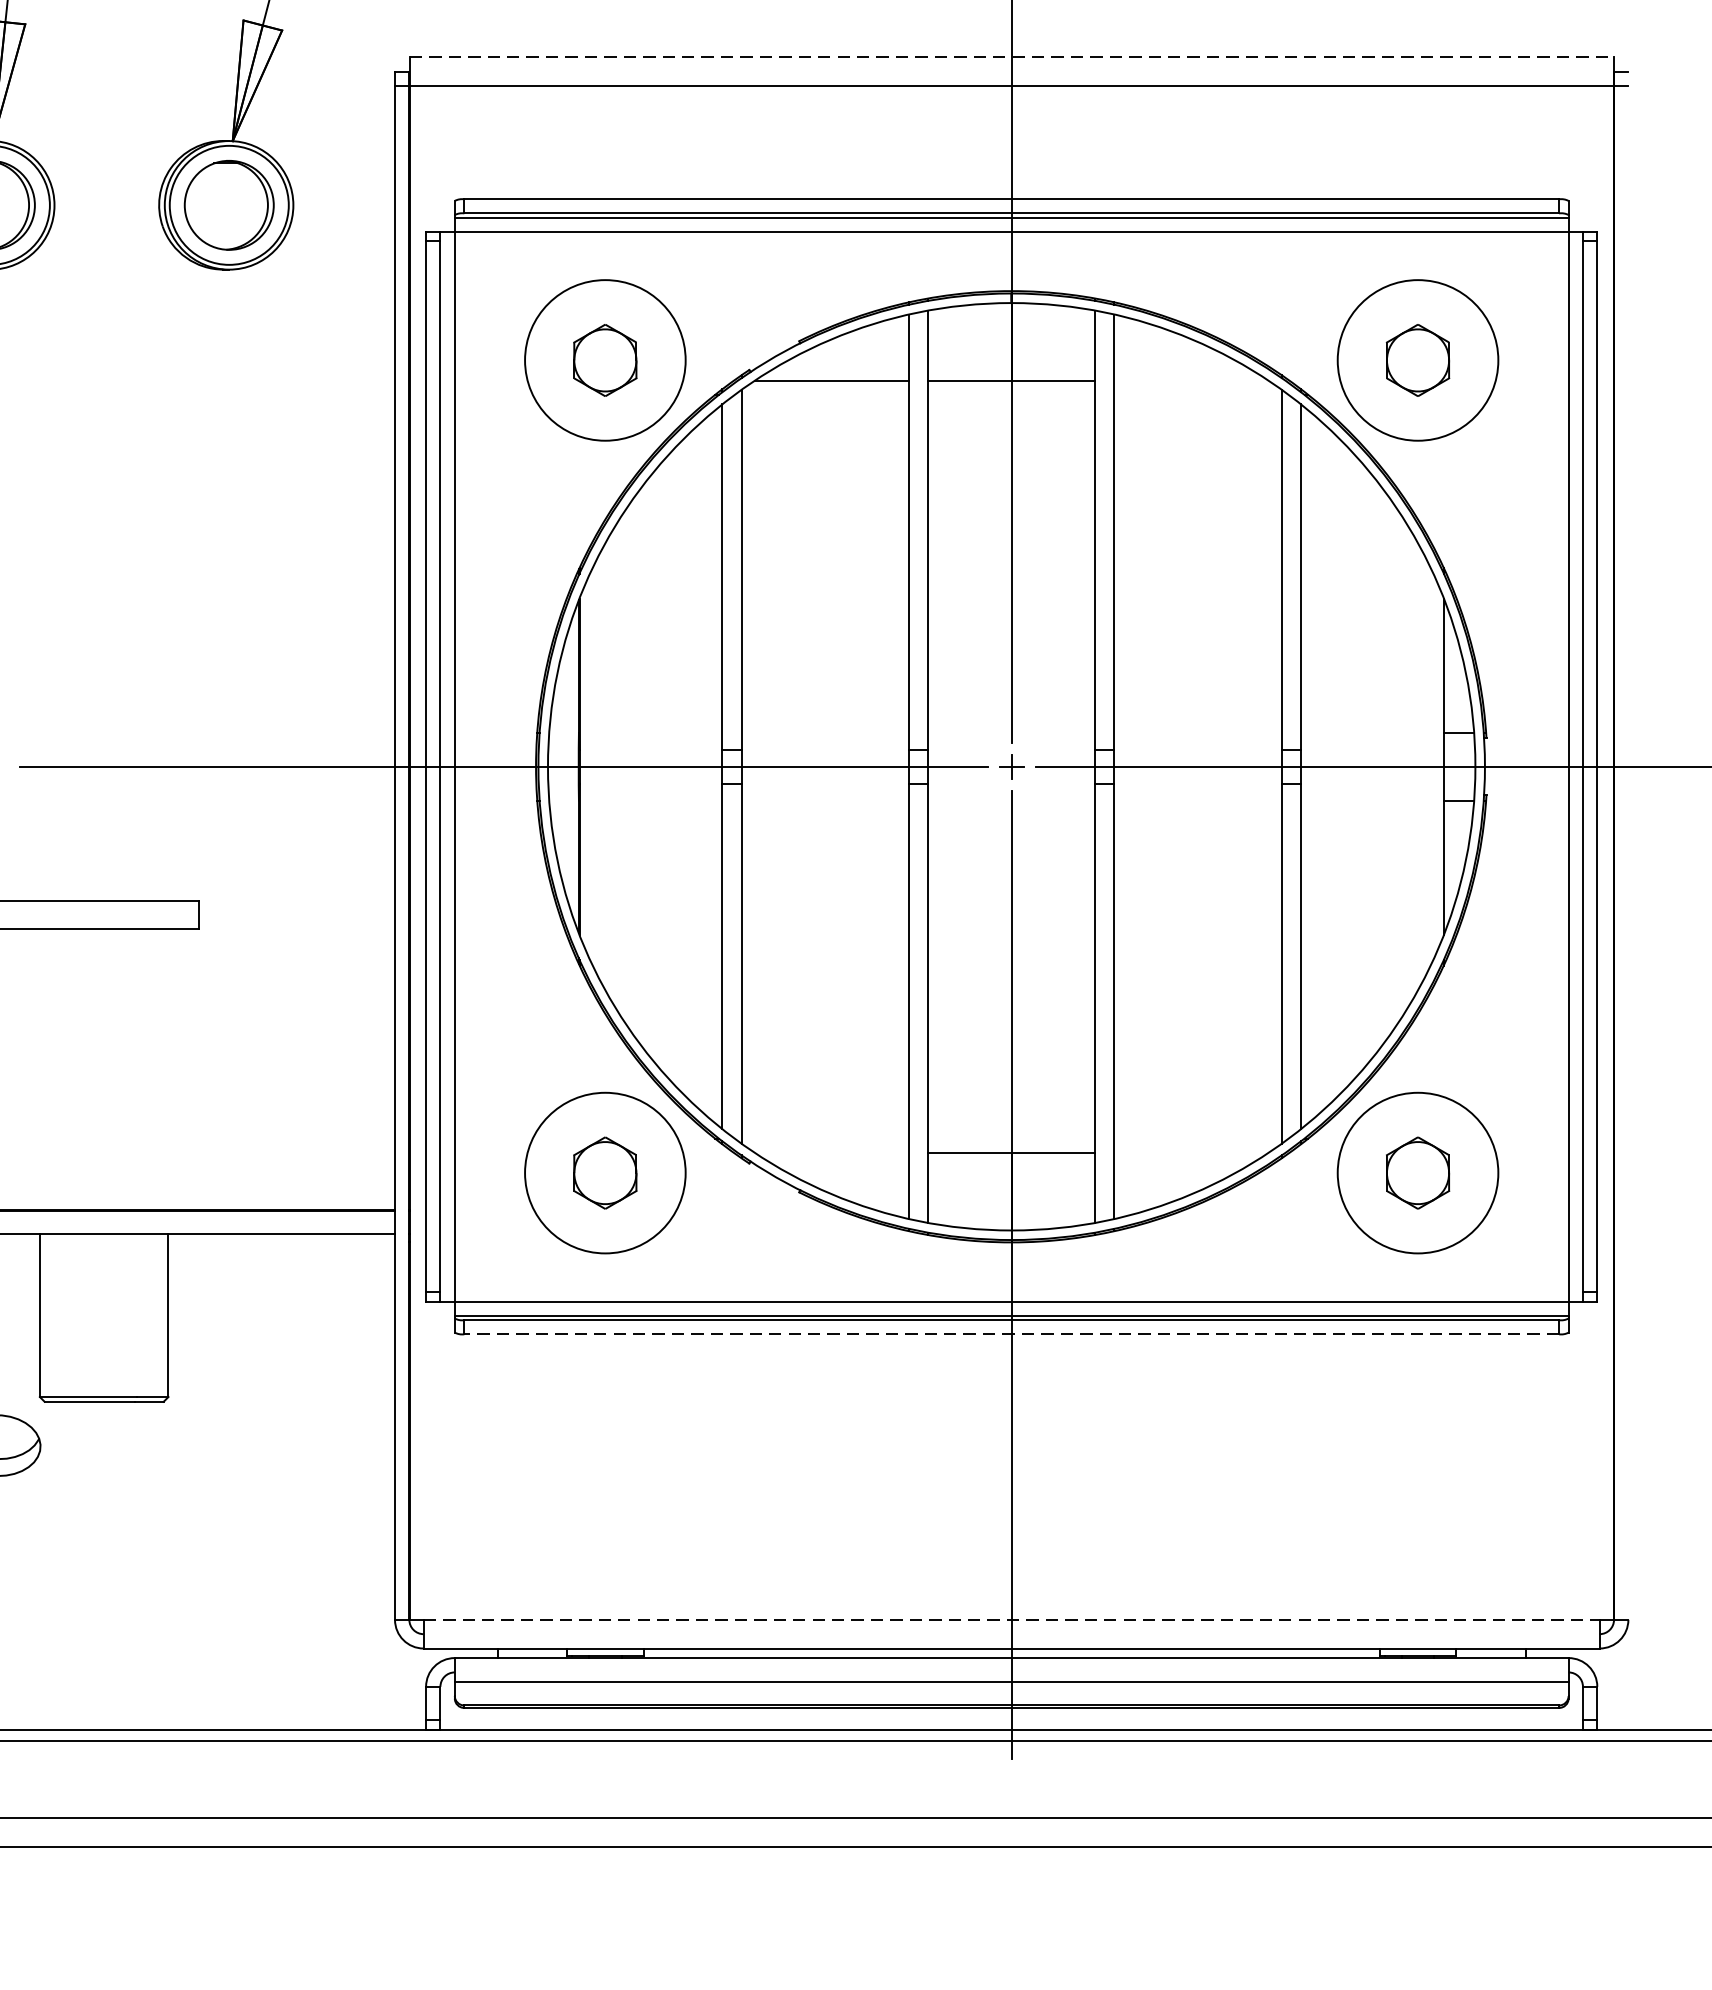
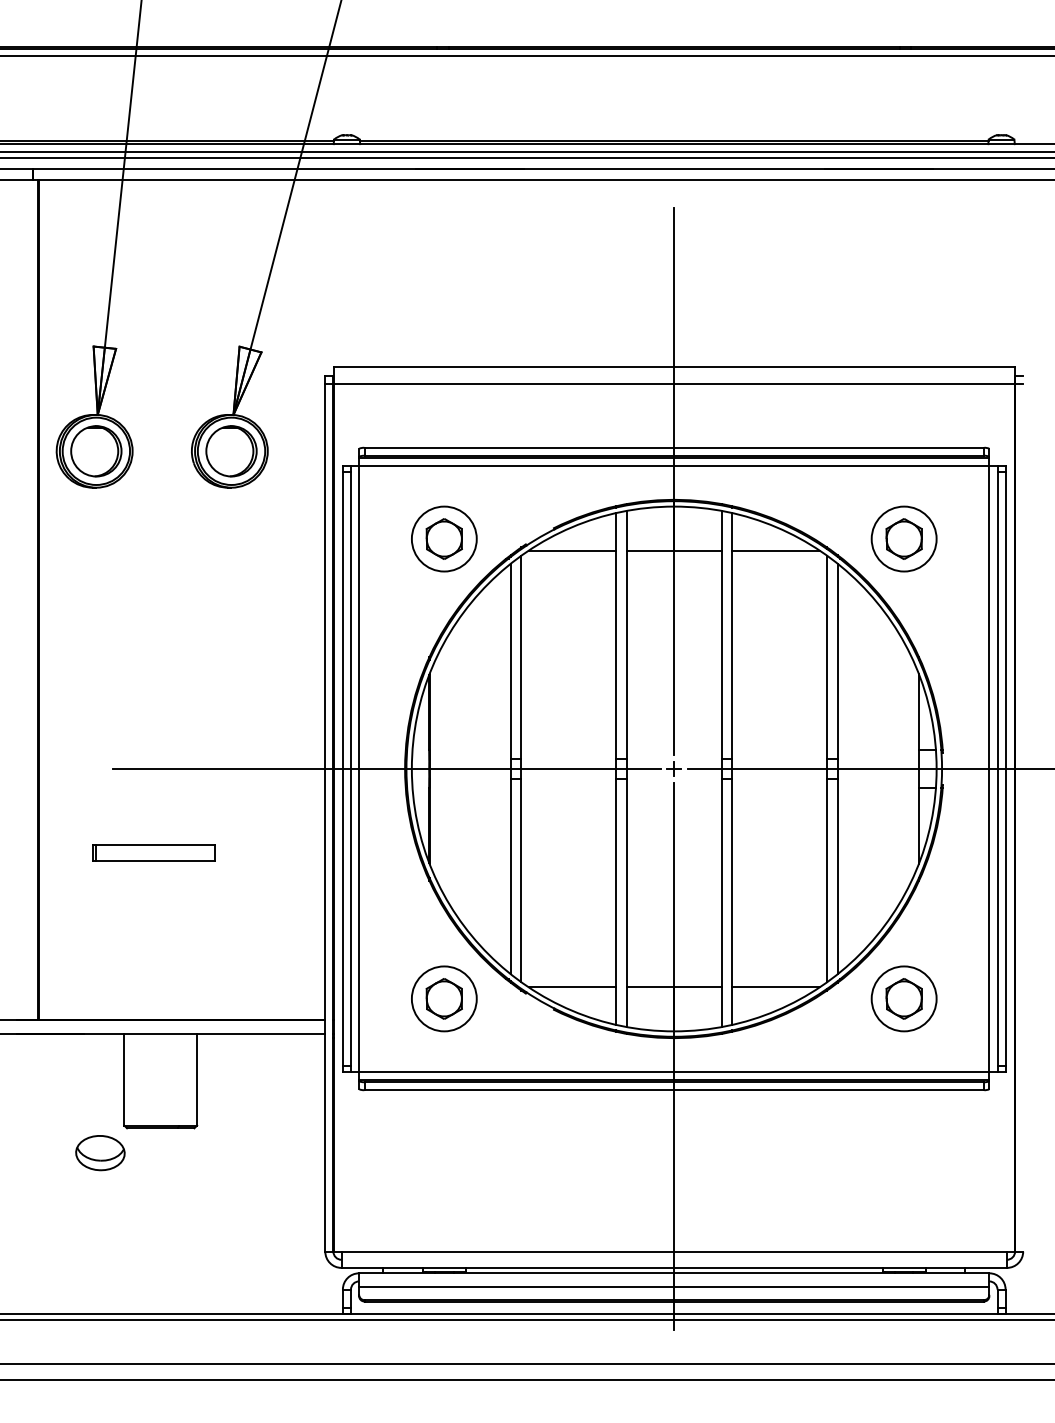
line: (1012, 57) -> (674, 367), dashed -> solid
circle: (603, 359) -> (443, 538), size x0.71
circle: (1416, 359) -> (903, 538), size x0.71
line: (1190, 380) -> (775, 550), added
line: (831, 1152) -> (572, 987), added
line: (1190, 1152) -> (775, 987), added
circle: (603, 1172) -> (443, 998), size x0.71
circle: (1416, 1172) -> (903, 998), size x0.71
line: (1012, 1334) -> (674, 1090), dashed -> solid
line: (1012, 1619) -> (674, 1251), dashed -> solid

